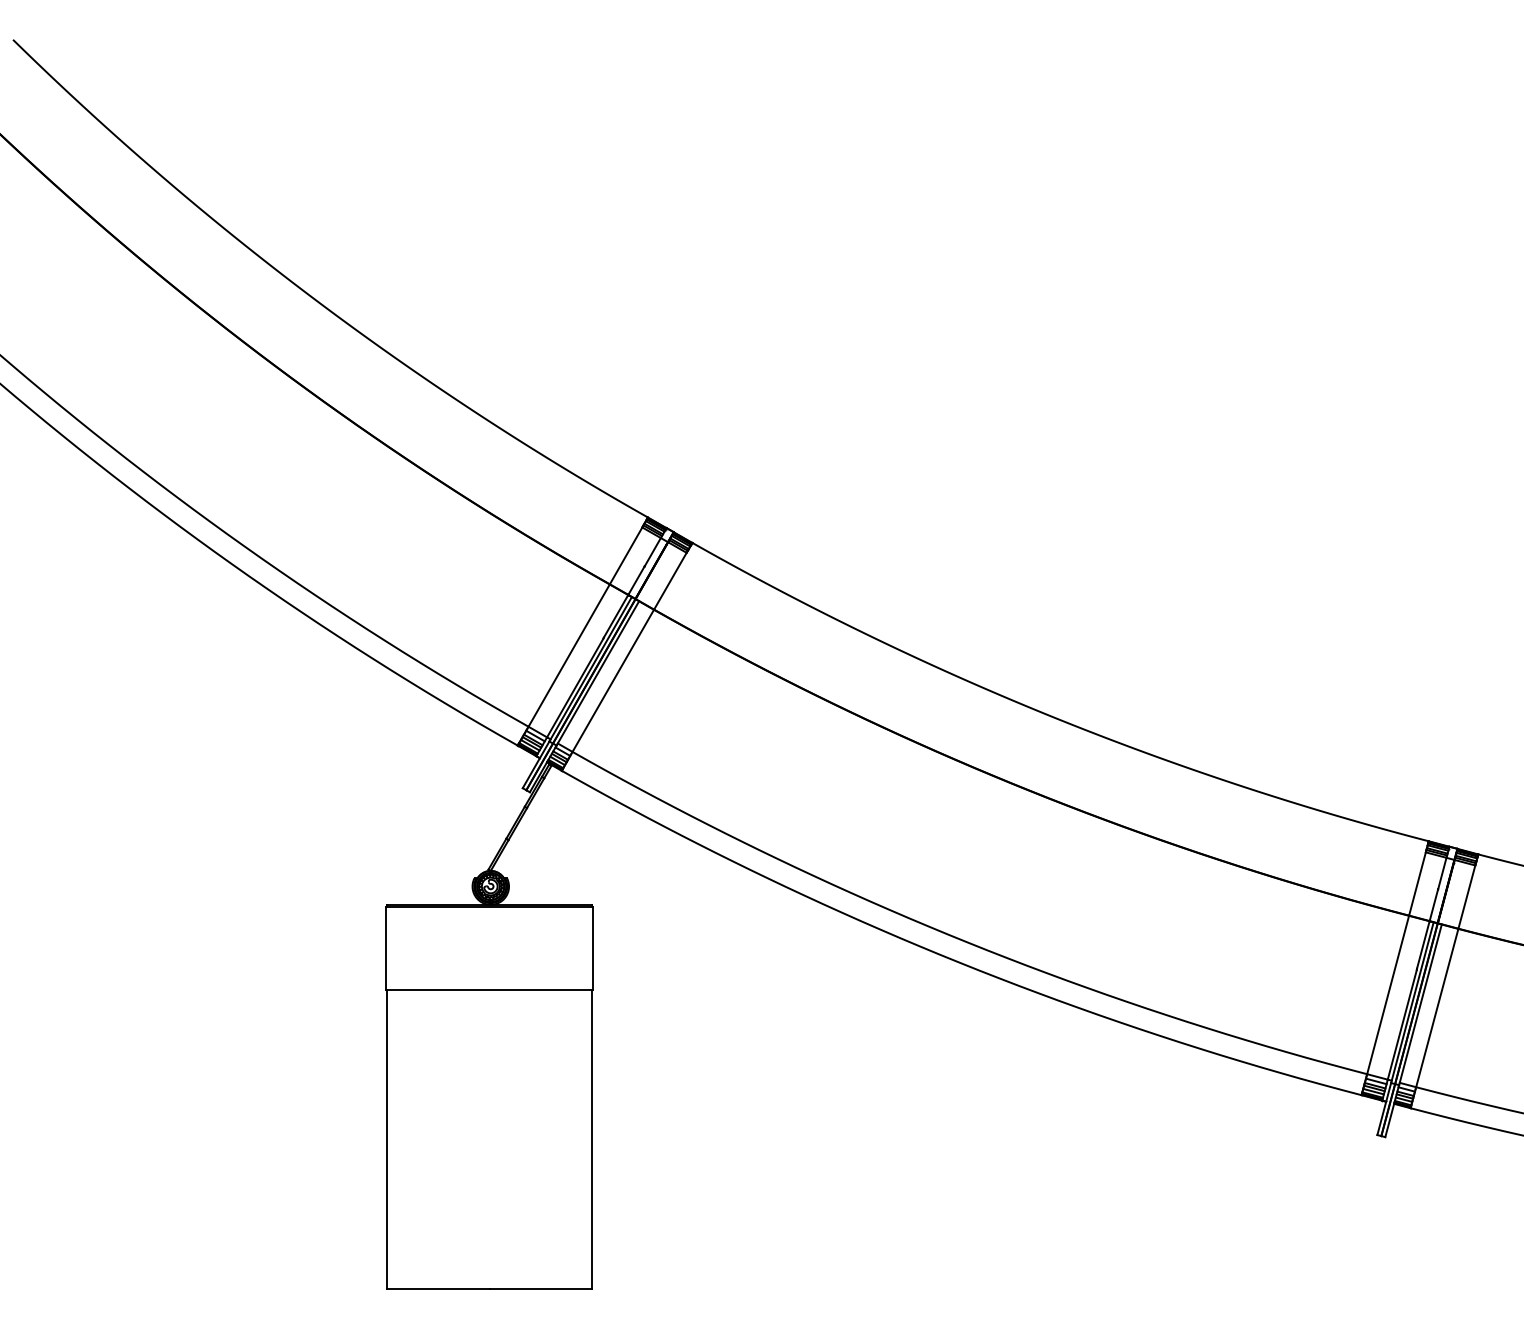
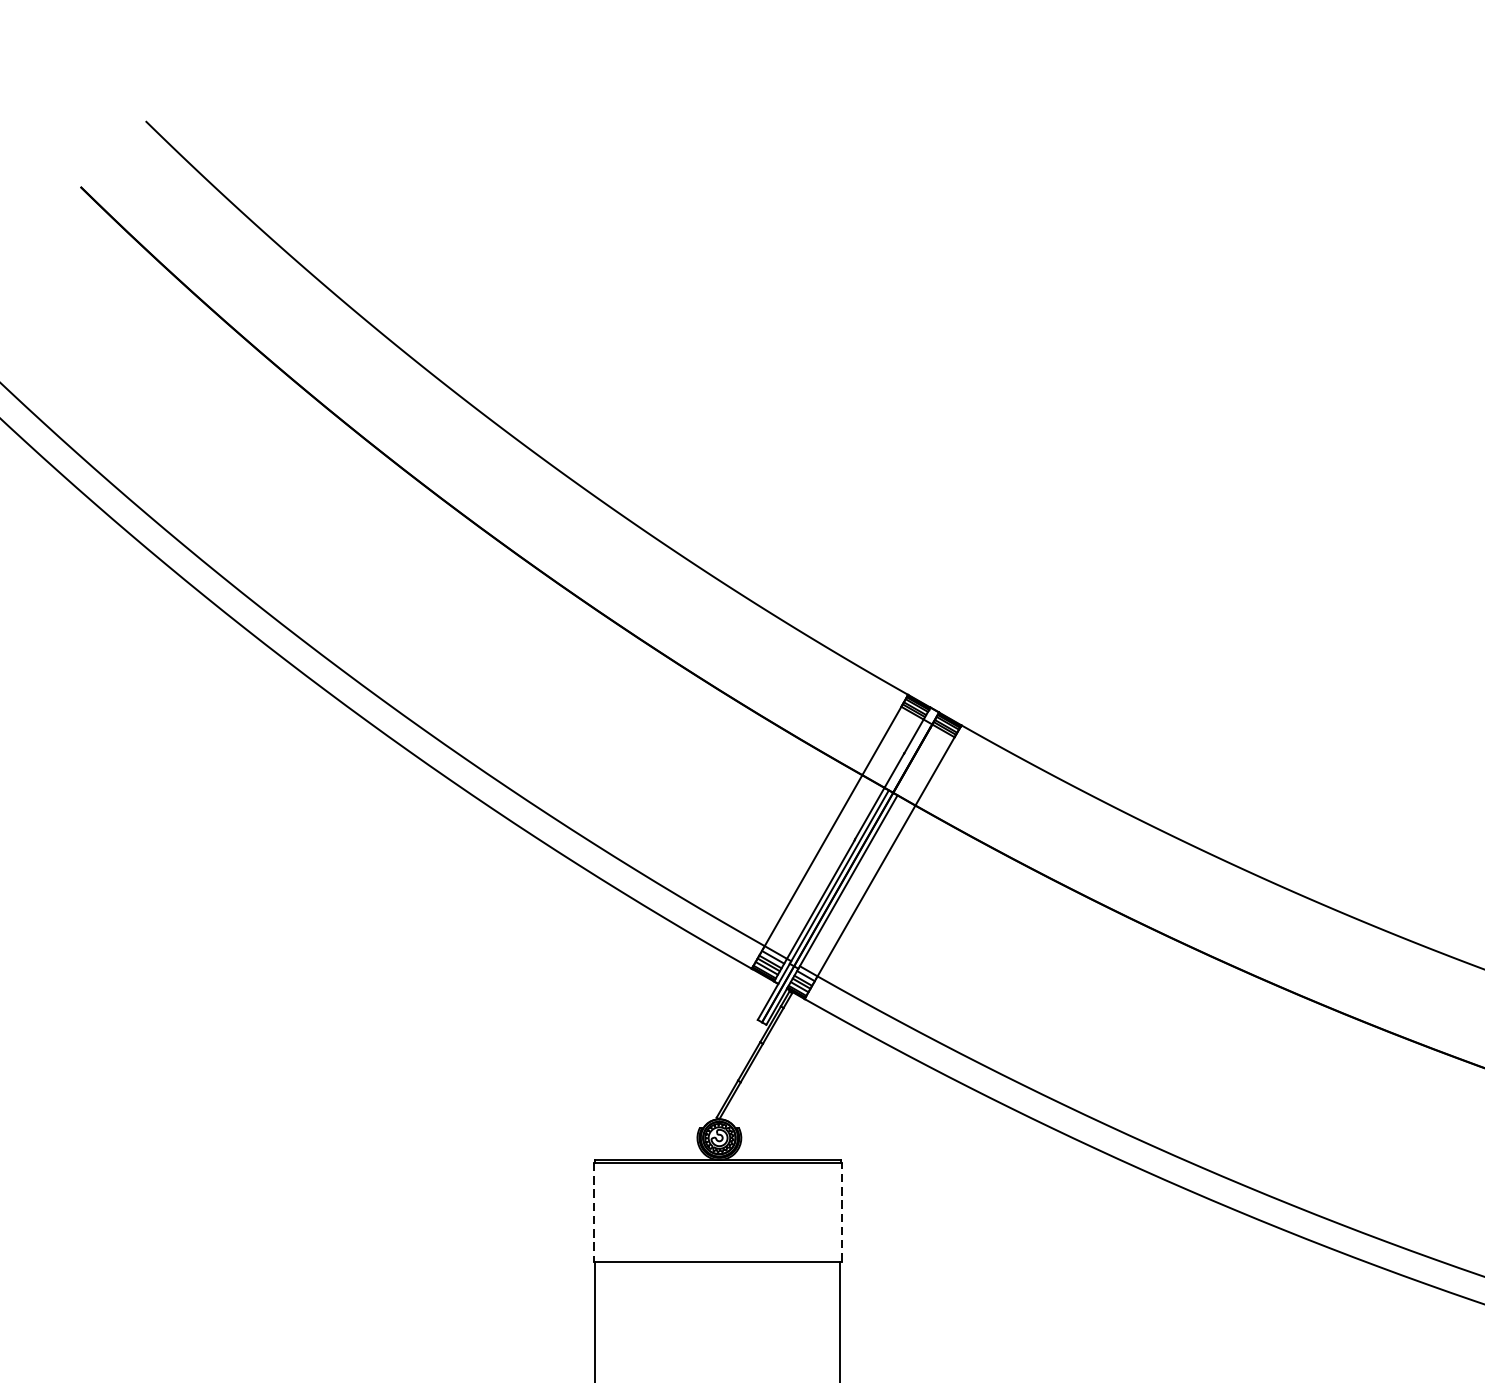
line: (592, 947) -> (841, 1211), solid -> dashed
line: (386, 948) -> (594, 1212), solid -> dashed

